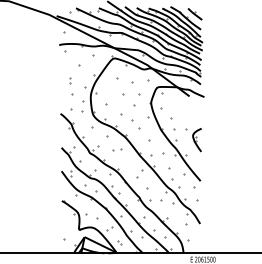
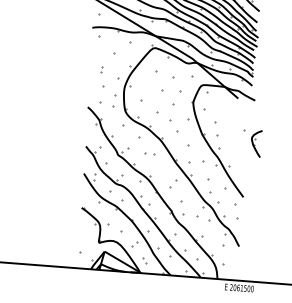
part: (193, 140) -> (252, 143), moved

